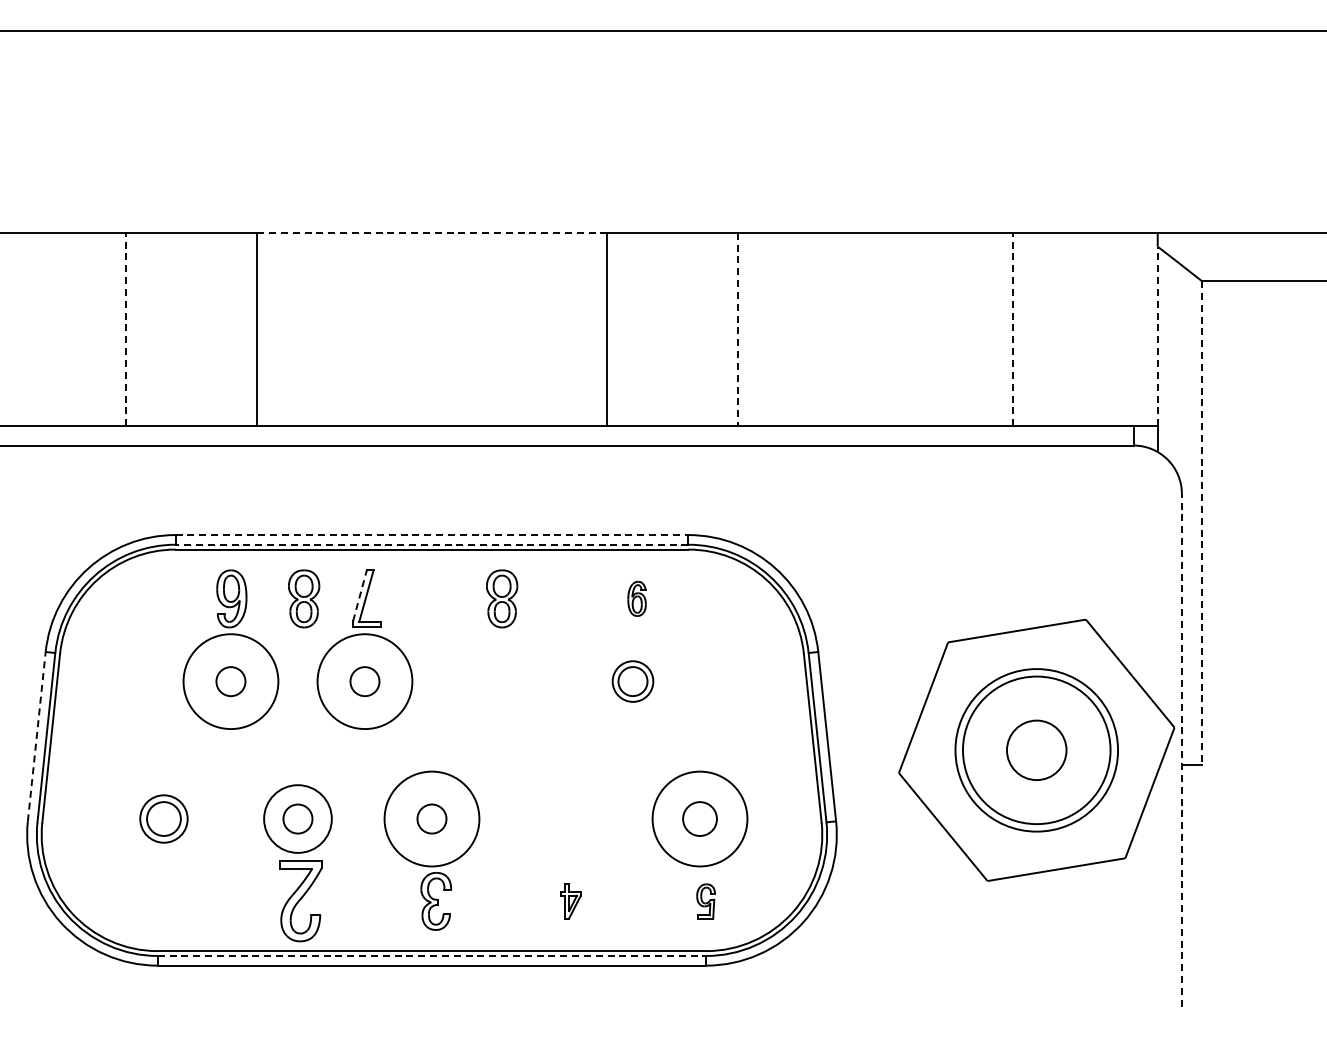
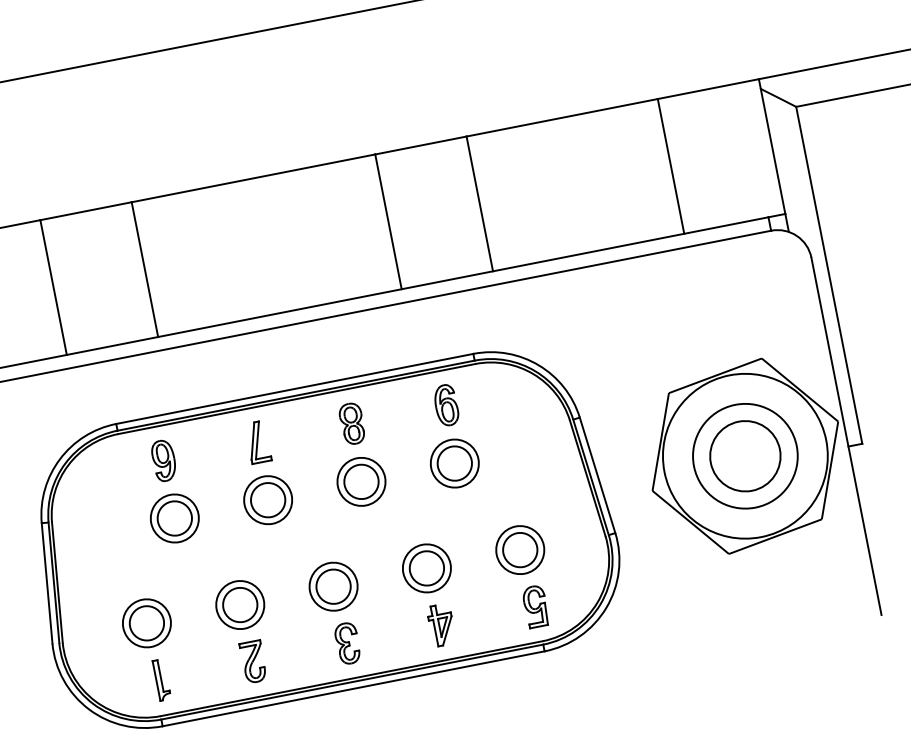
line: (431, 232) -> (253, 178), dashed -> solid
line: (126, 329) -> (53, 287), dashed -> solid
line: (737, 329) -> (479, 204), dashed -> solid
line: (1012, 329) -> (670, 166), dashed -> solid
line: (1157, 336) -> (772, 151), dashed -> solid
line: (1201, 522) -> (828, 275), dashed -> solid
line: (432, 535) -> (295, 389), dashed -> solid
line: (431, 544) -> (295, 395), dashed -> solid
line: (360, 595) -> (253, 440), dashed -> solid
part: (304, 598) -> (214, 450), removed
part: (636, 598) -> (445, 405), size x1.67
circle: (230, 681) -> (174, 518), size x0.71
circle: (230, 681) -> (174, 518), size x1.67
circle: (364, 681) -> (267, 500), size x0.71
circle: (364, 681) -> (267, 500), size x1.67
part: (498, 681) -> (361, 481), added
part: (632, 681) -> (454, 463), size x1.67
line: (36, 736) -> (46, 583), dashed -> solid
circle: (1036, 749) -> (745, 455), size x1.67
line: (1181, 749) -> (846, 435), dashed -> solid
circle: (1036, 750) -> (745, 456), size x1.43
part: (163, 818) -> (146, 623), size x1.43
circle: (297, 818) -> (239, 604), size x1.67
circle: (431, 818) -> (333, 586), size x0.71
circle: (431, 818) -> (333, 586), size x1.67
part: (565, 818) -> (426, 568), added
circle: (699, 818) -> (519, 549), size x0.71
circle: (699, 818) -> (519, 549), size x1.43
part: (169, 901) -> (162, 680), added
part: (300, 901) -> (253, 662), size x0.71
part: (571, 901) -> (442, 625), size x1.67
part: (705, 901) -> (535, 606), size x1.67
line: (432, 955) -> (352, 681), dashed -> solid

